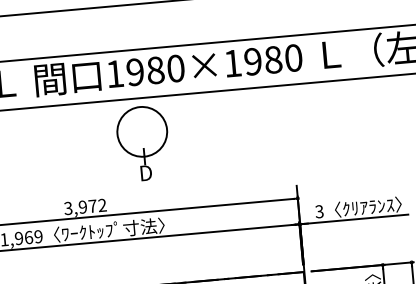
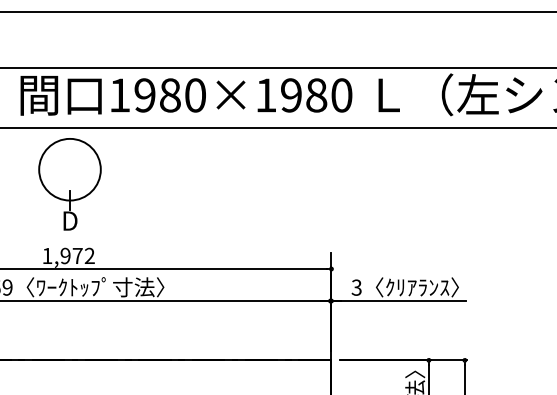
part: (142, 143) -> (69, 184), moved
text: (68, 208) -> (47, 255), 3,972 -> 1,972

